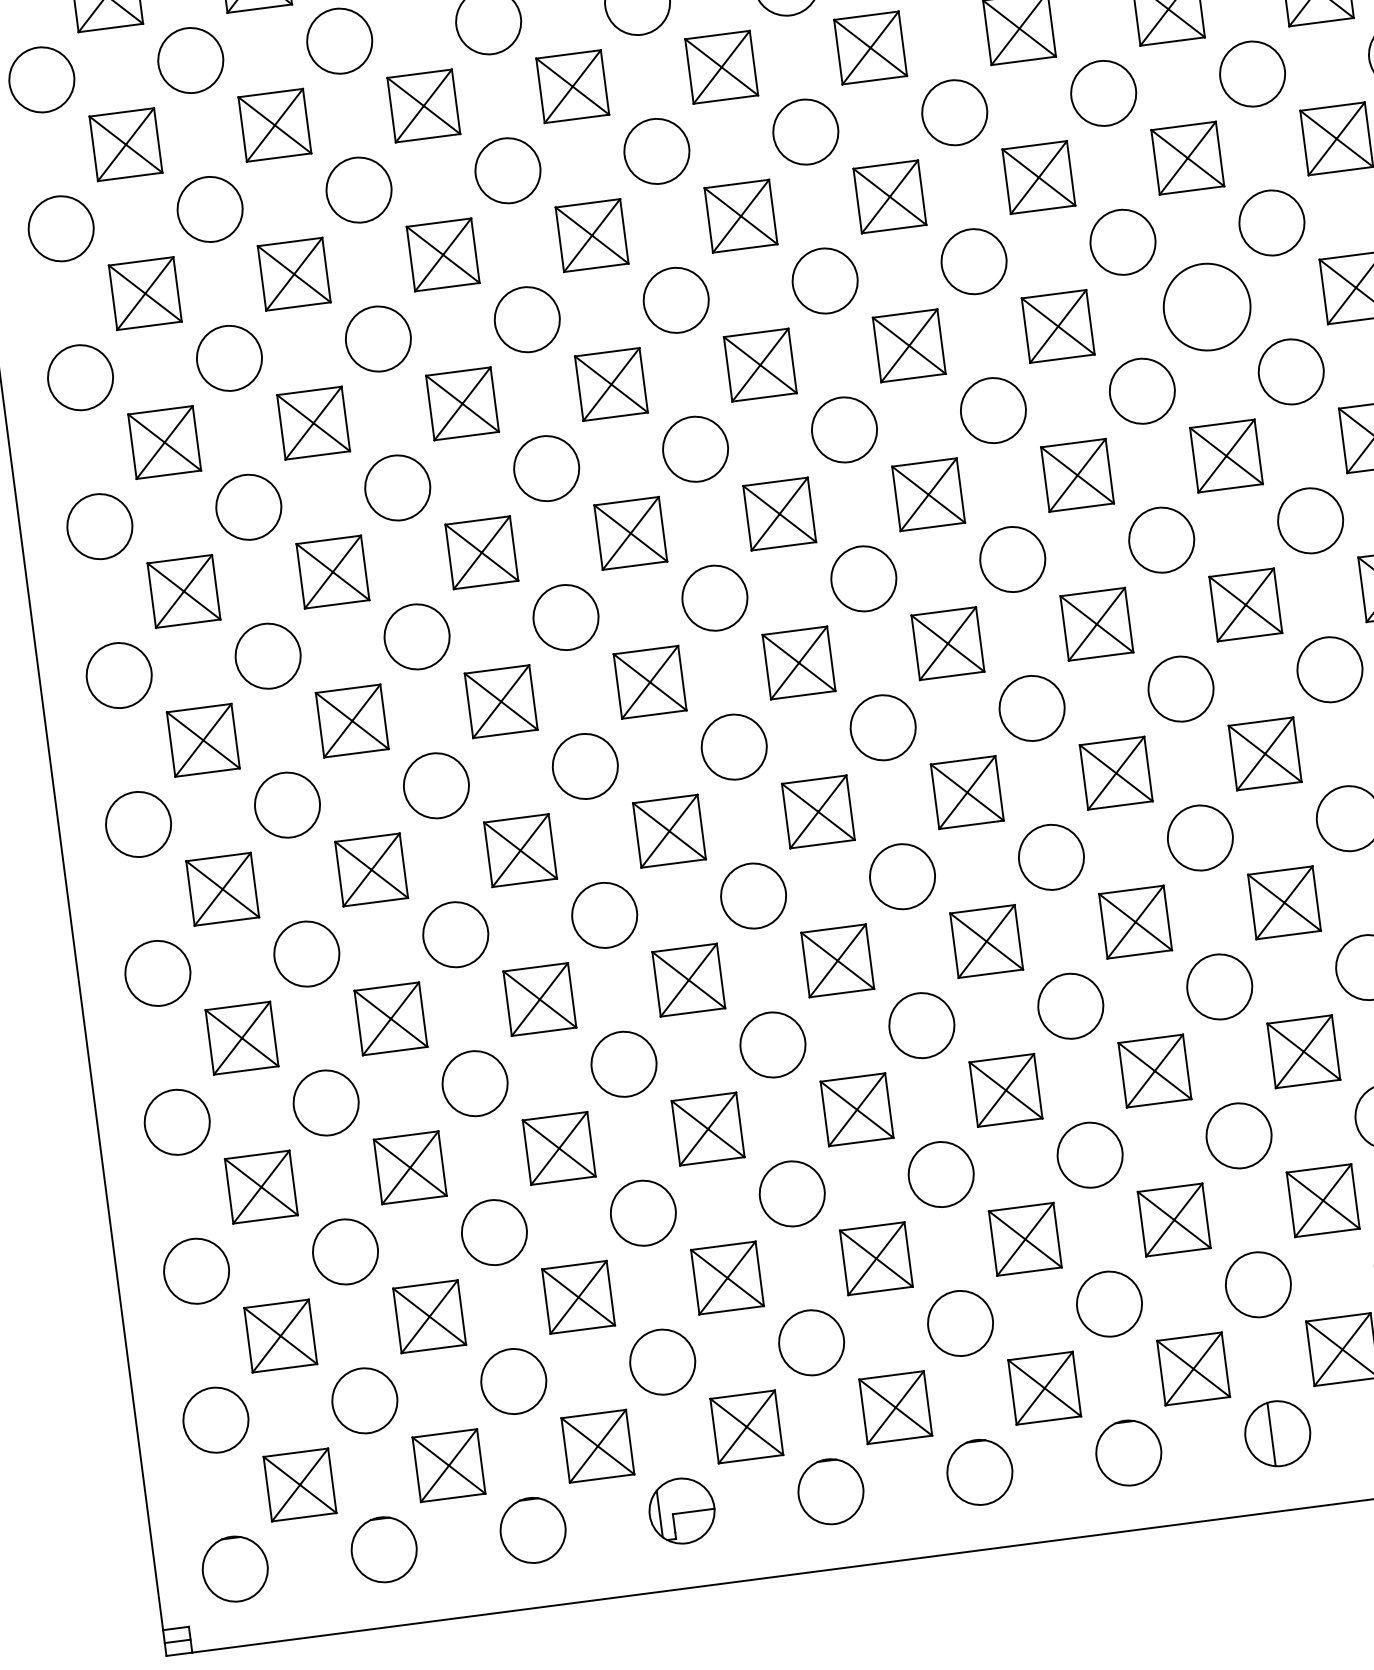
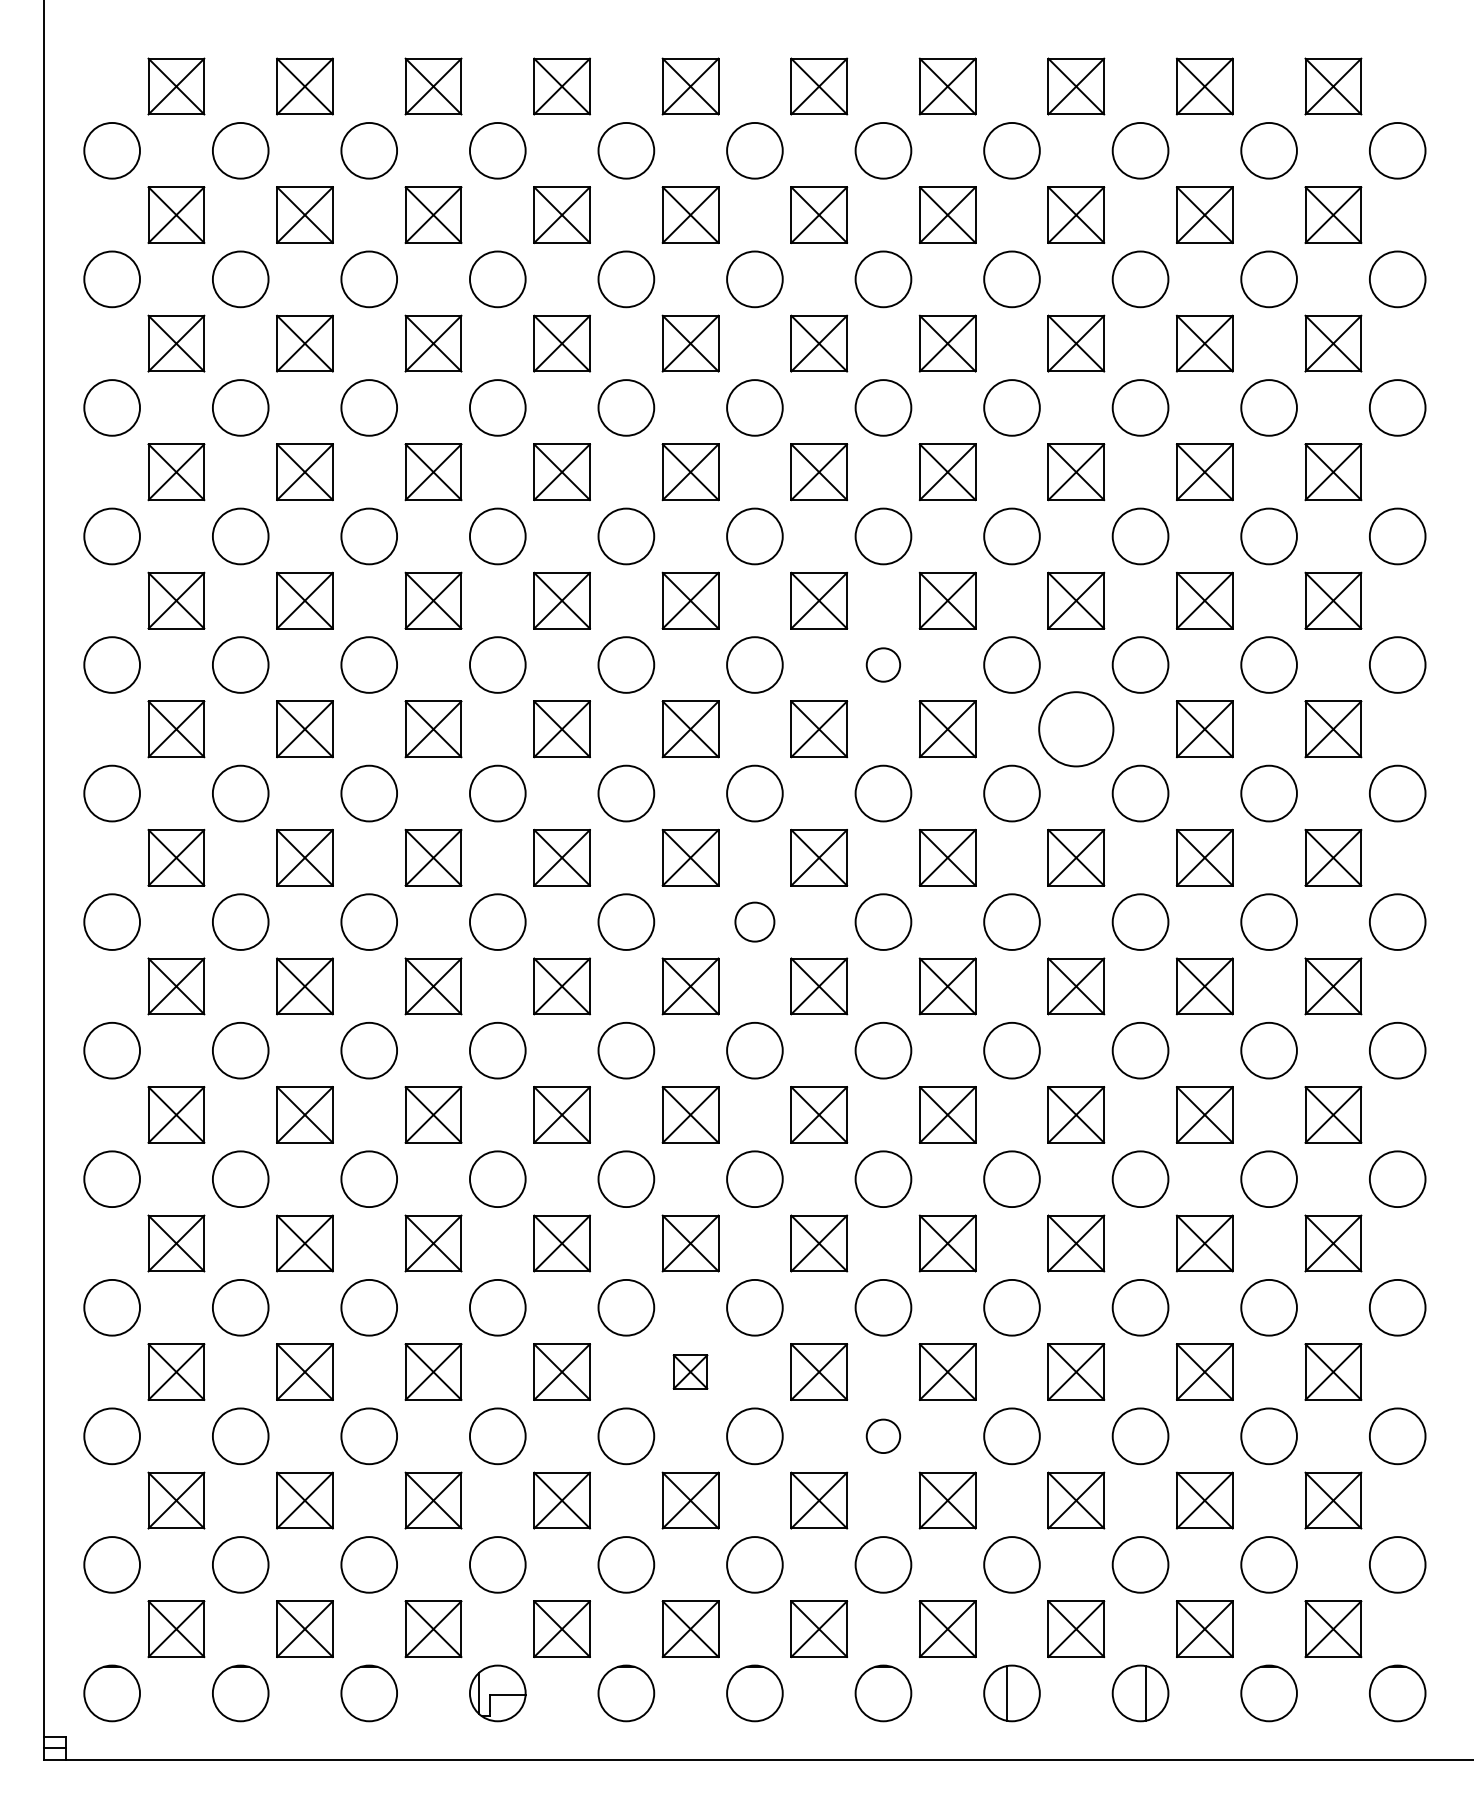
circle: (974, 261) -> (883, 664), size x0.6
circle: (863, 578) -> (754, 921), size x0.7
part: (856, 1109) -> (690, 1371), size x0.6
circle: (1090, 1155) -> (883, 1436), size x0.6

